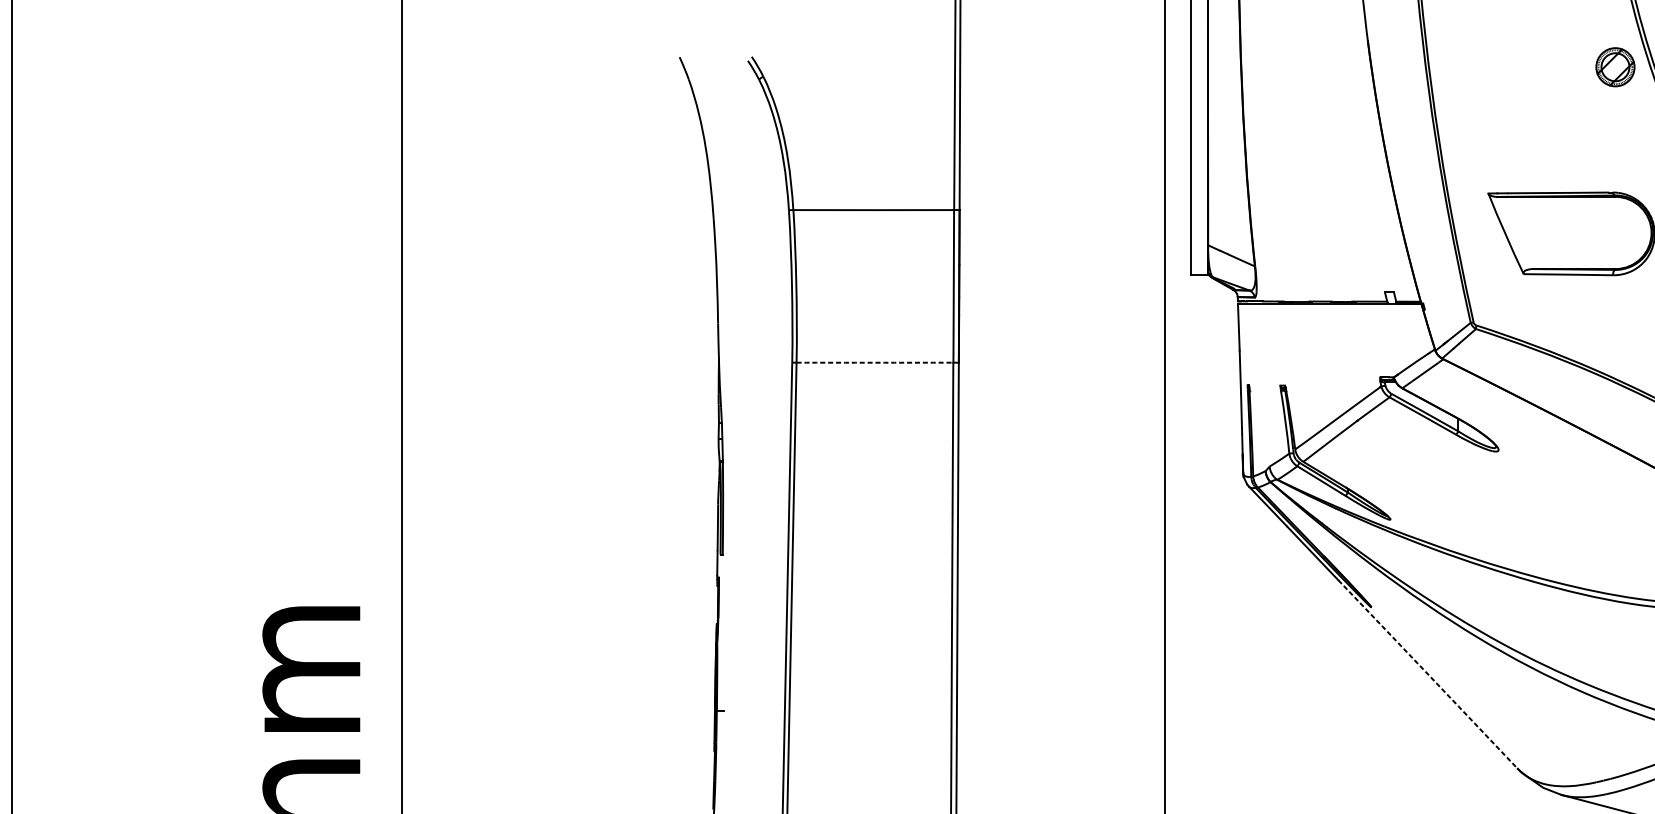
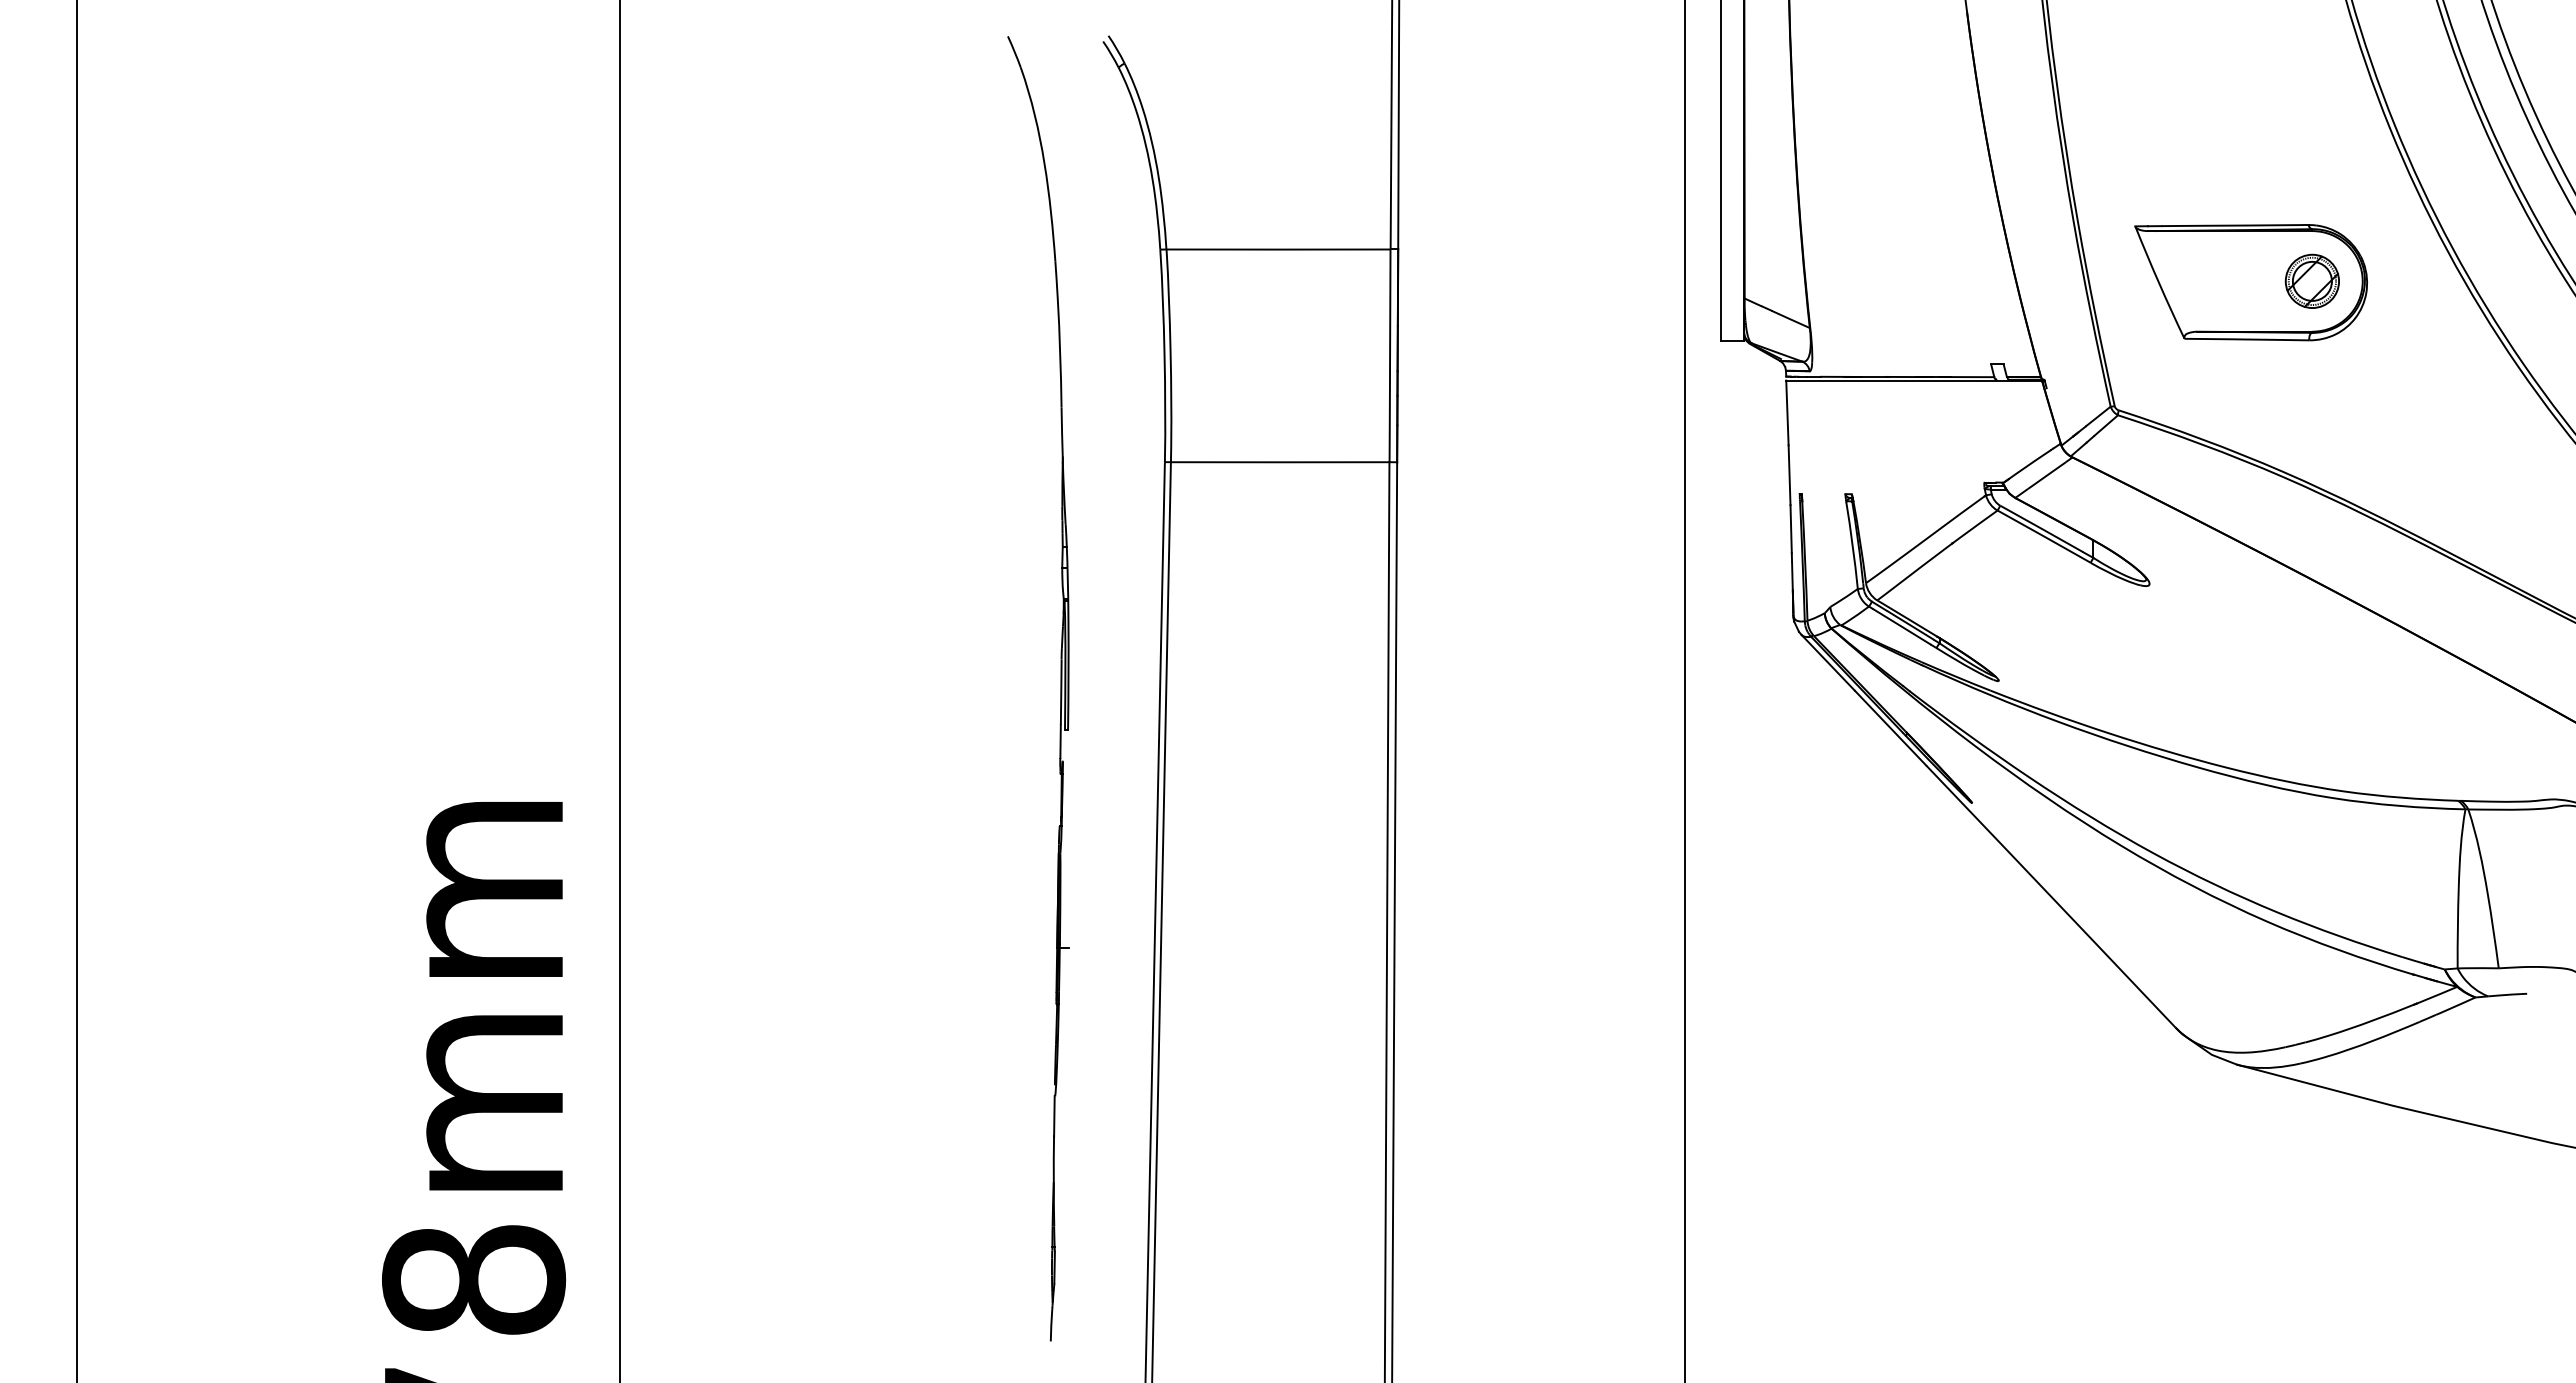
part: (1614, 66) -> (2311, 280), moved
arc: (875, 362) -> (1280, 462), dashed -> solid
line: (1428, 674) -> (2051, 896), dashed -> solid

